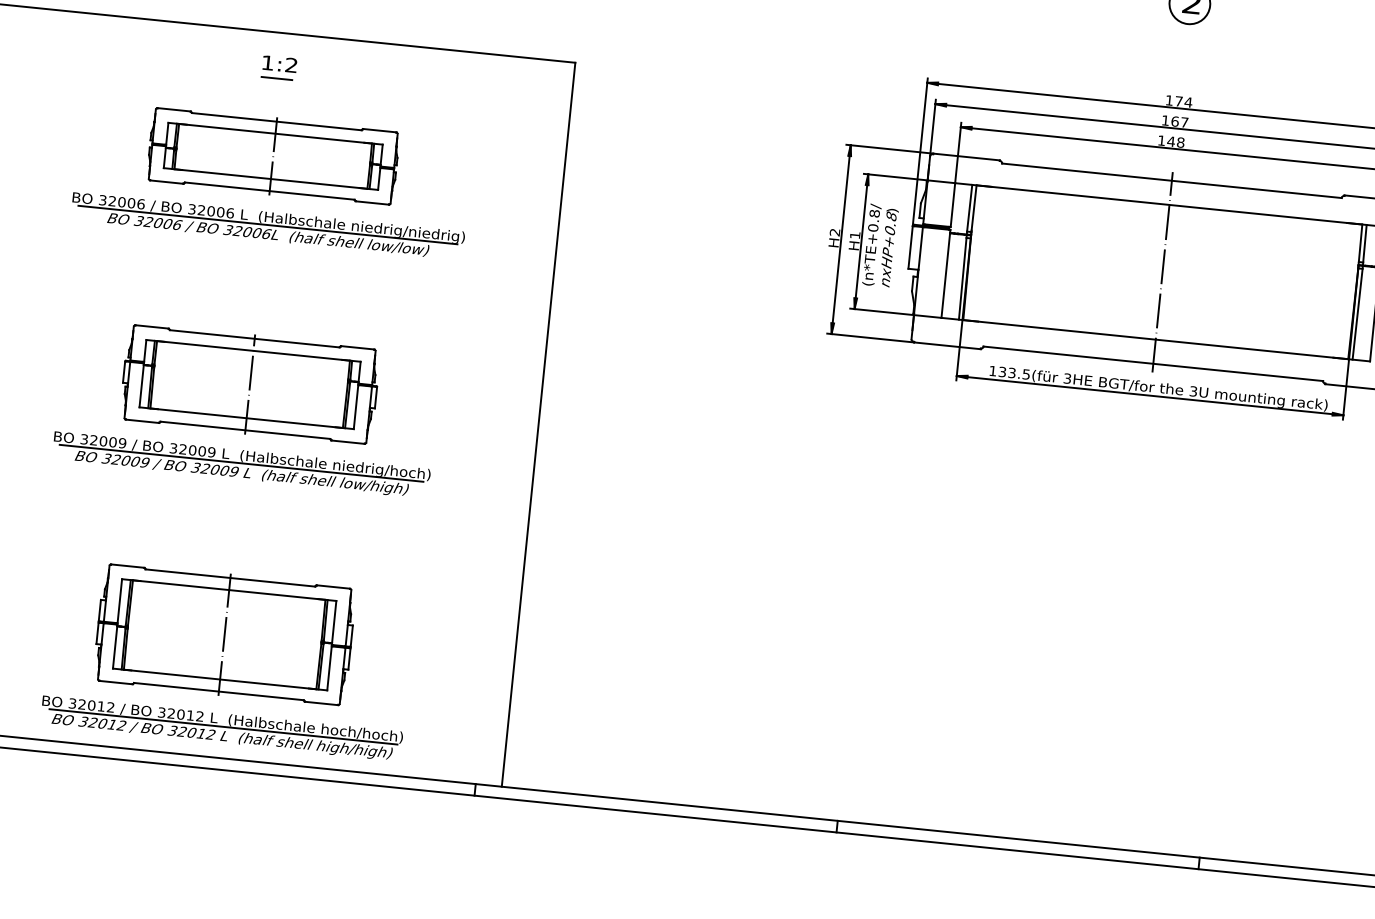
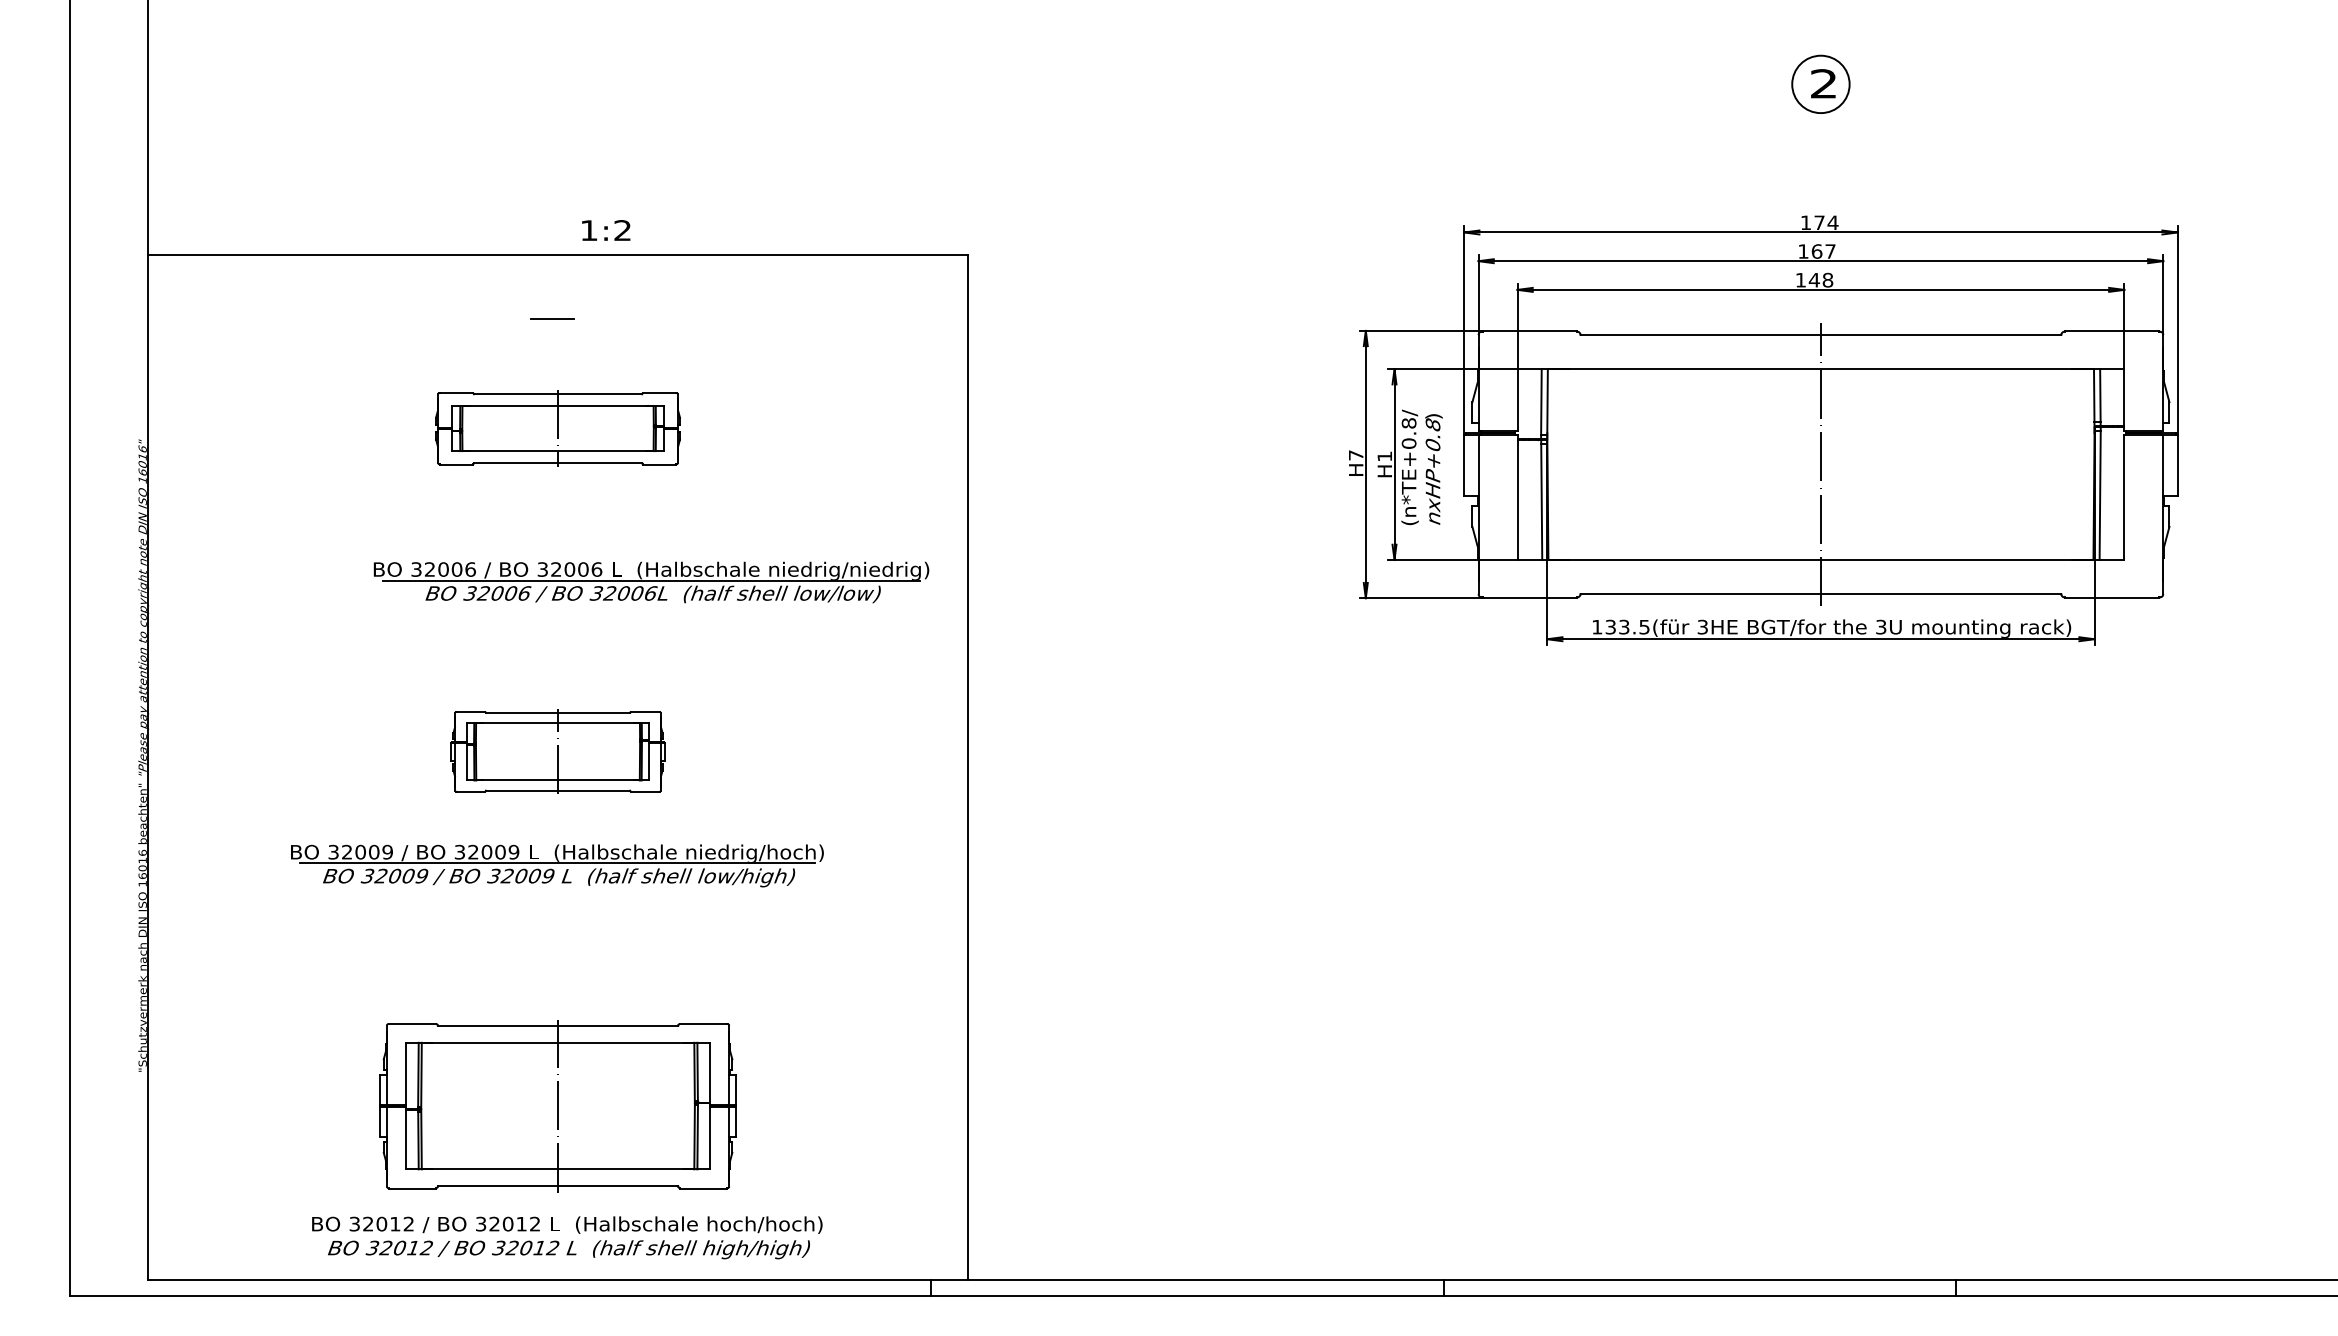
text: (280, 64) -> (606, 230), moved
part: (272, 156) -> (557, 428), size x0.7
part: (267, 226) -> (651, 582), moved
text: (834, 232) -> (1355, 455), H2 -> H7
part: (249, 384) -> (557, 751), size x0.6
line: (223, 727) -> (569, 1235), removed

